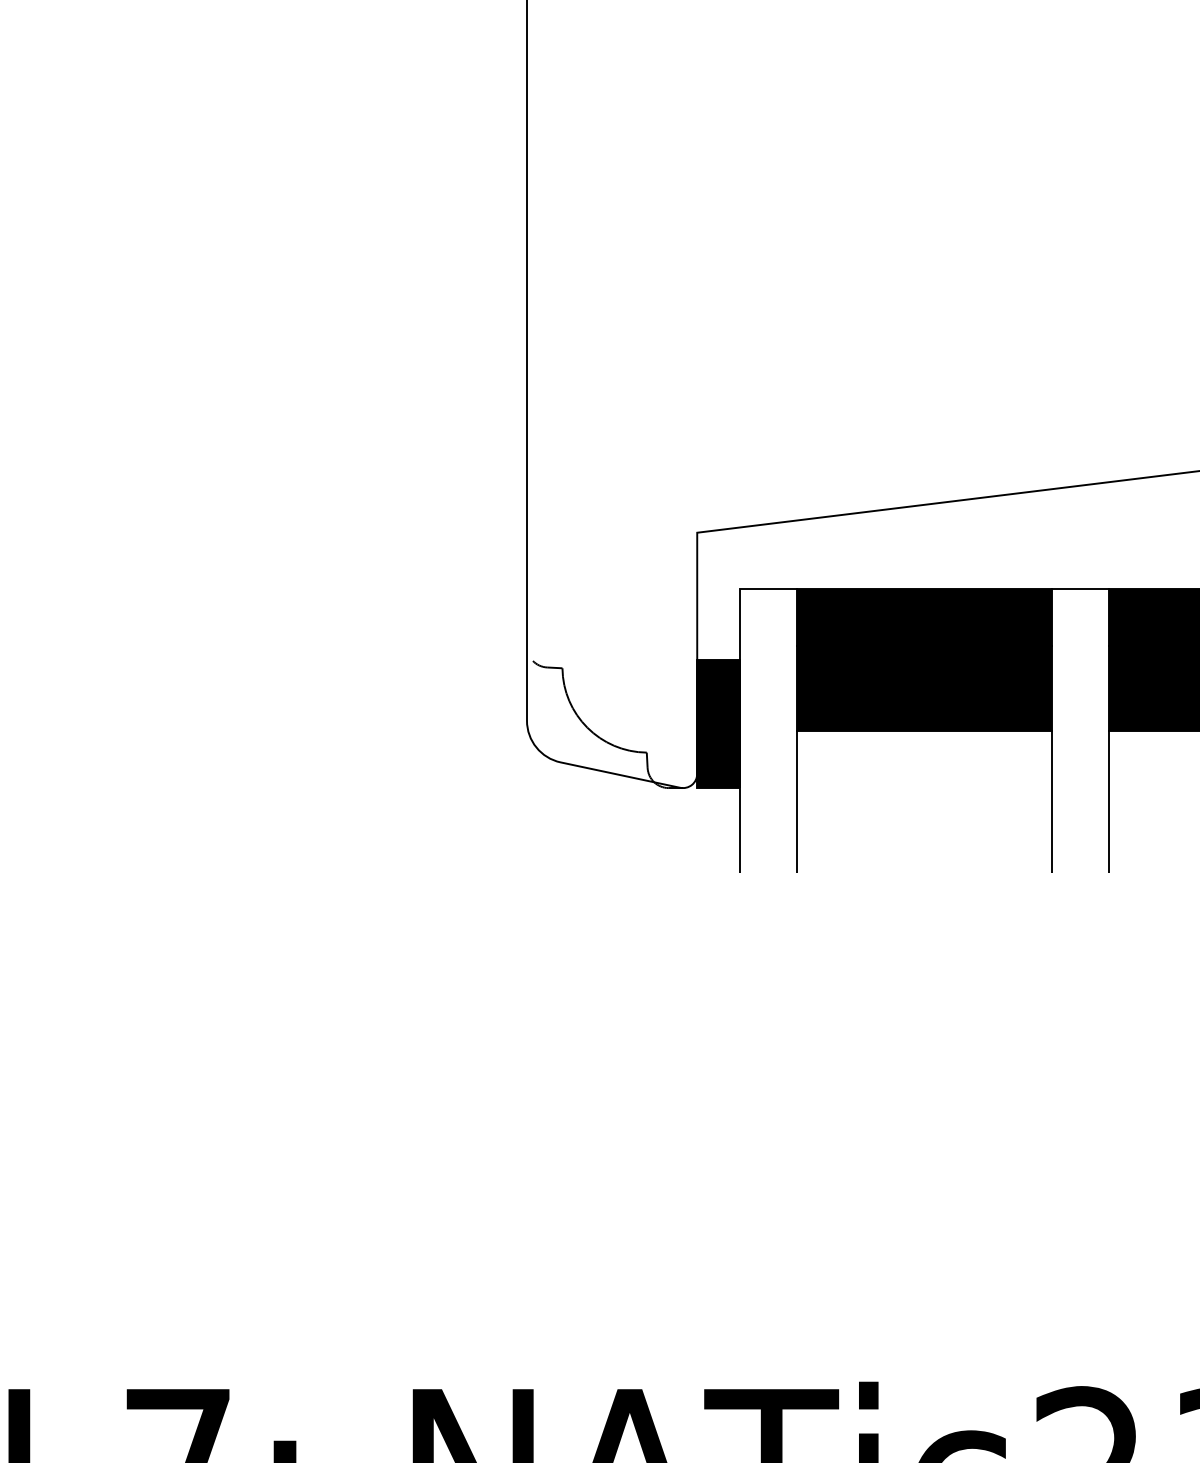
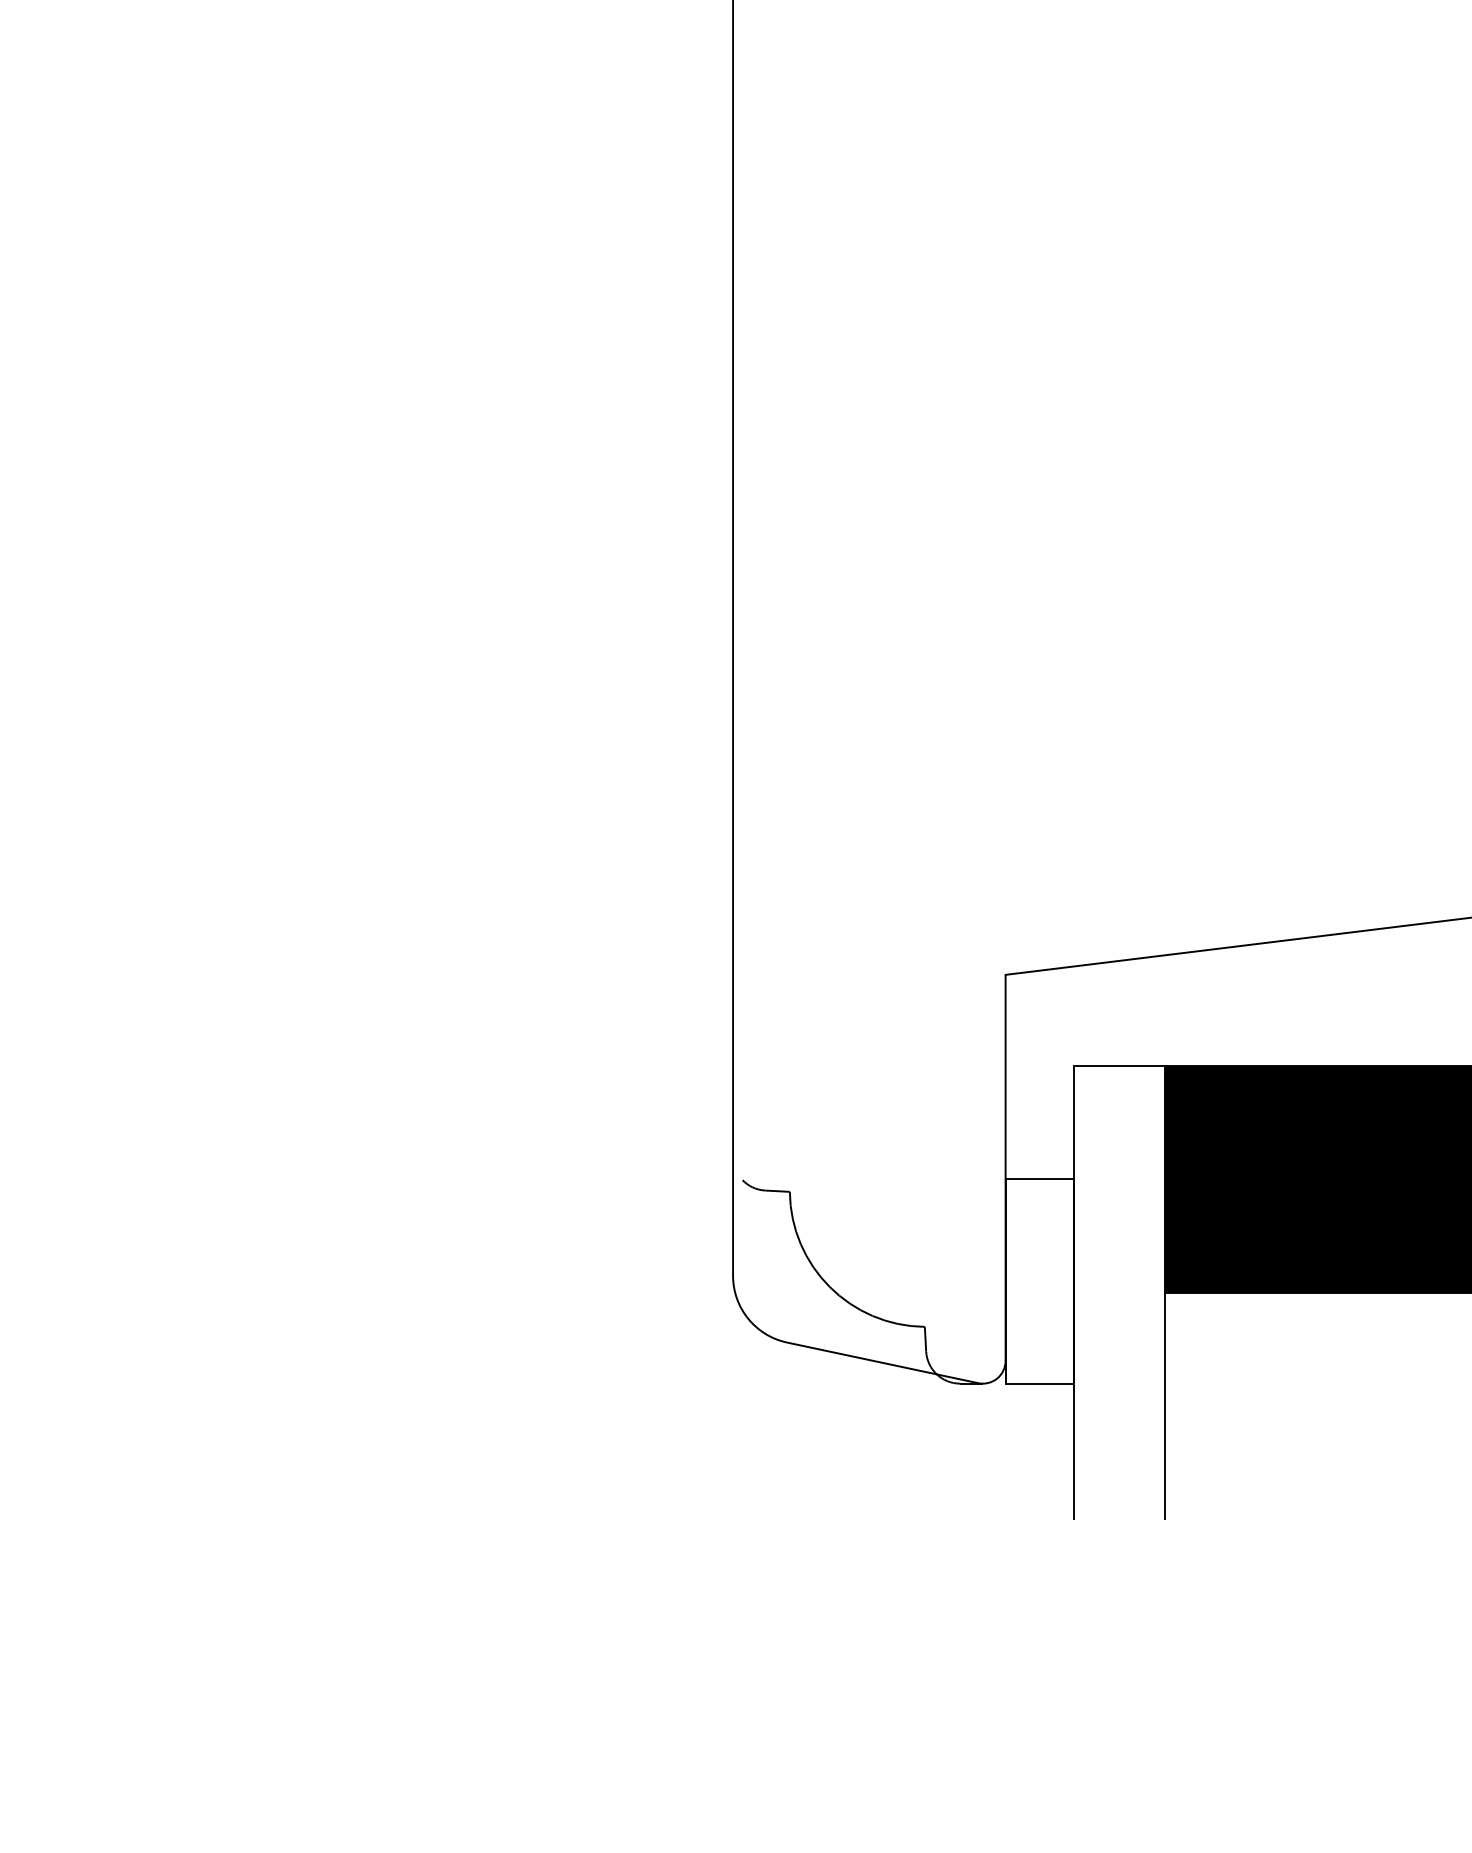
fill: (718, 724) -> (1039, 1281), removed

